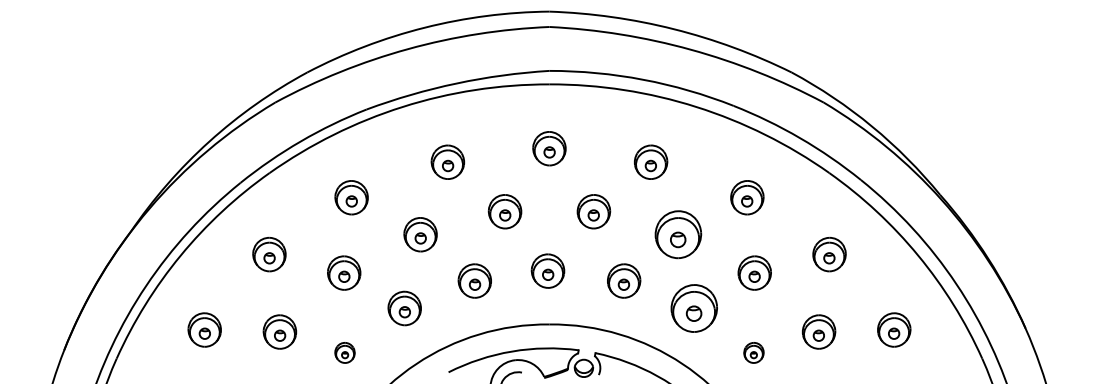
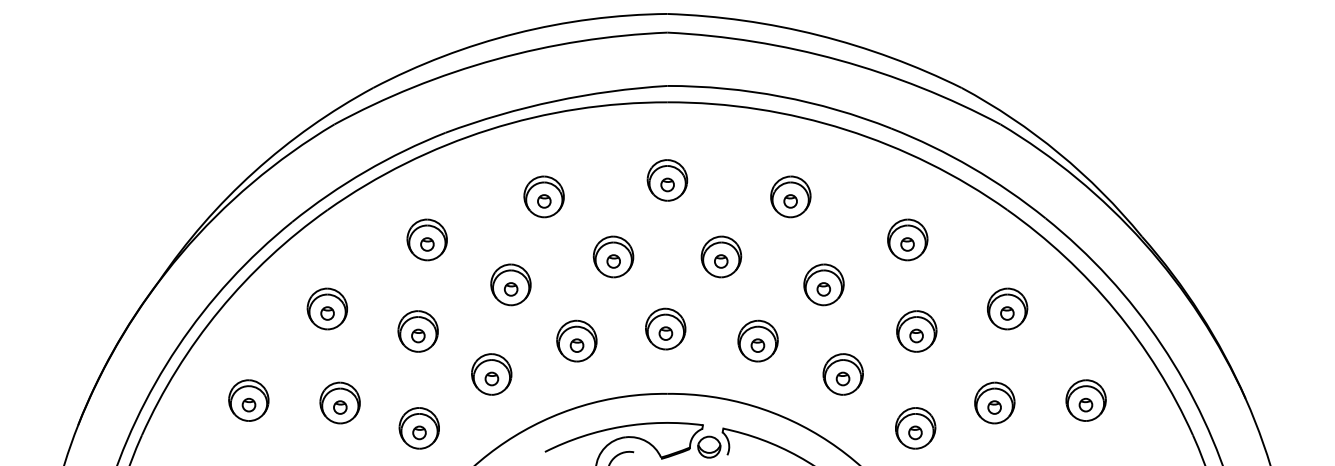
part: (677, 234) -> (823, 284), size x0.71
part: (693, 308) -> (842, 374), size x0.71
part: (344, 352) -> (418, 428), size x1.67
part: (753, 352) -> (915, 428), size x1.67

